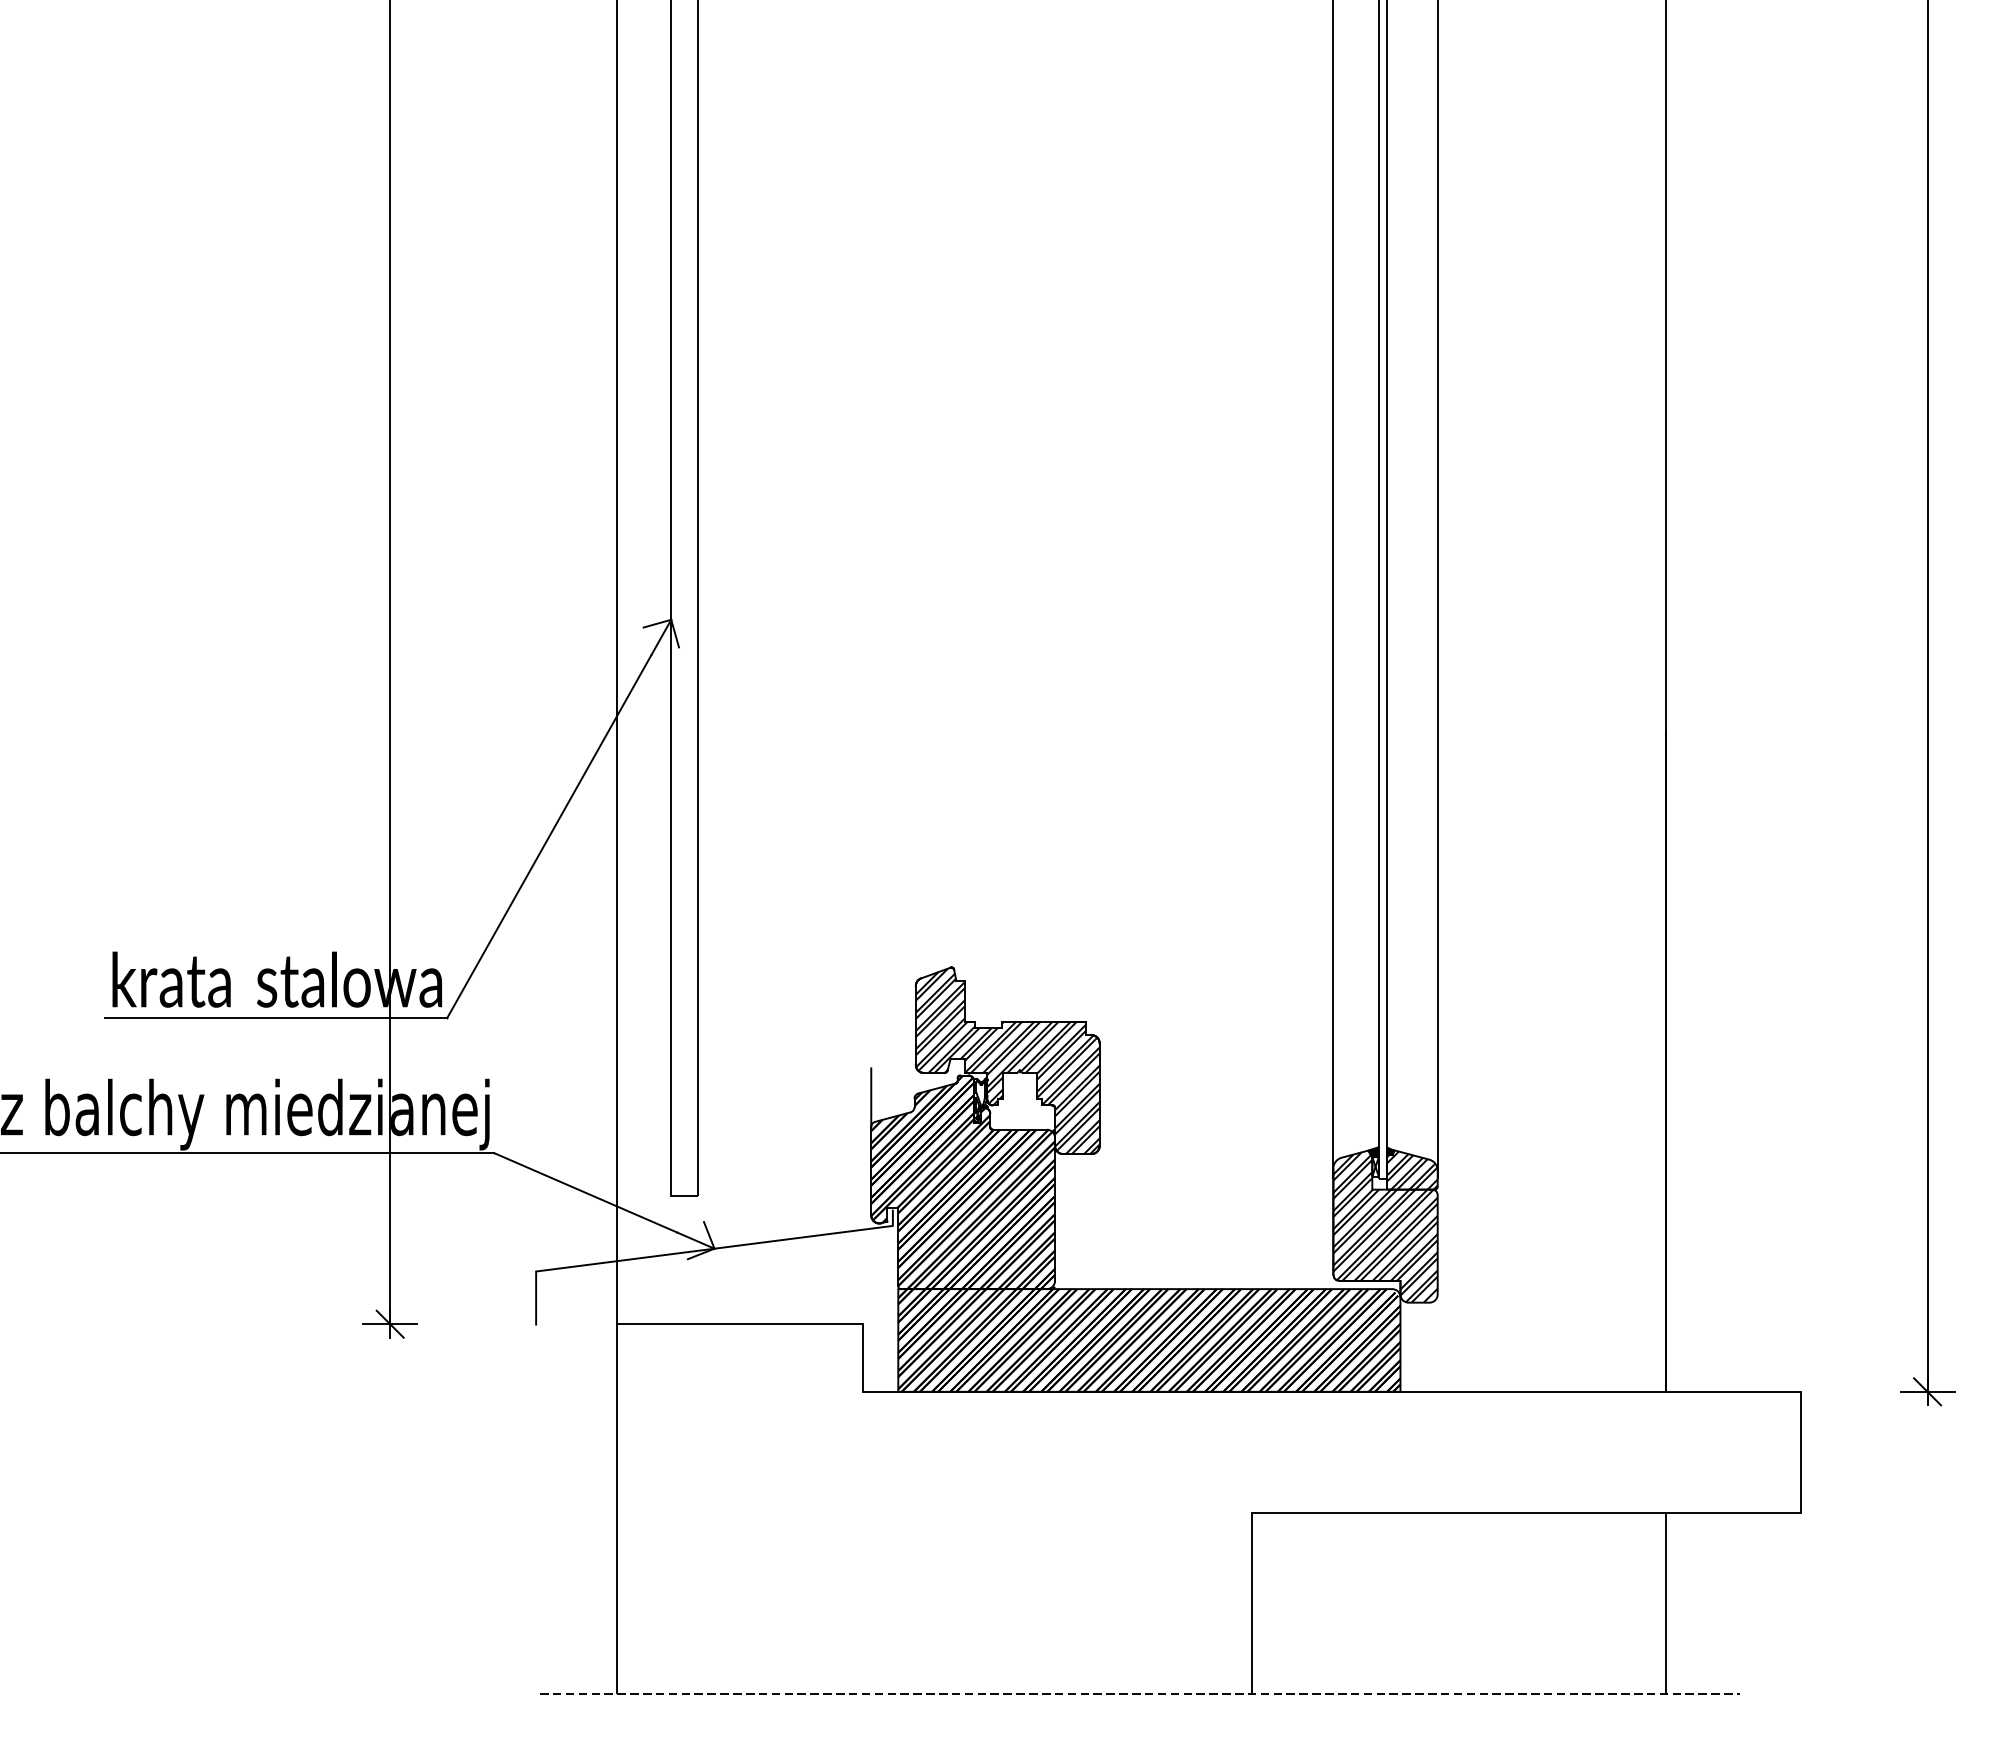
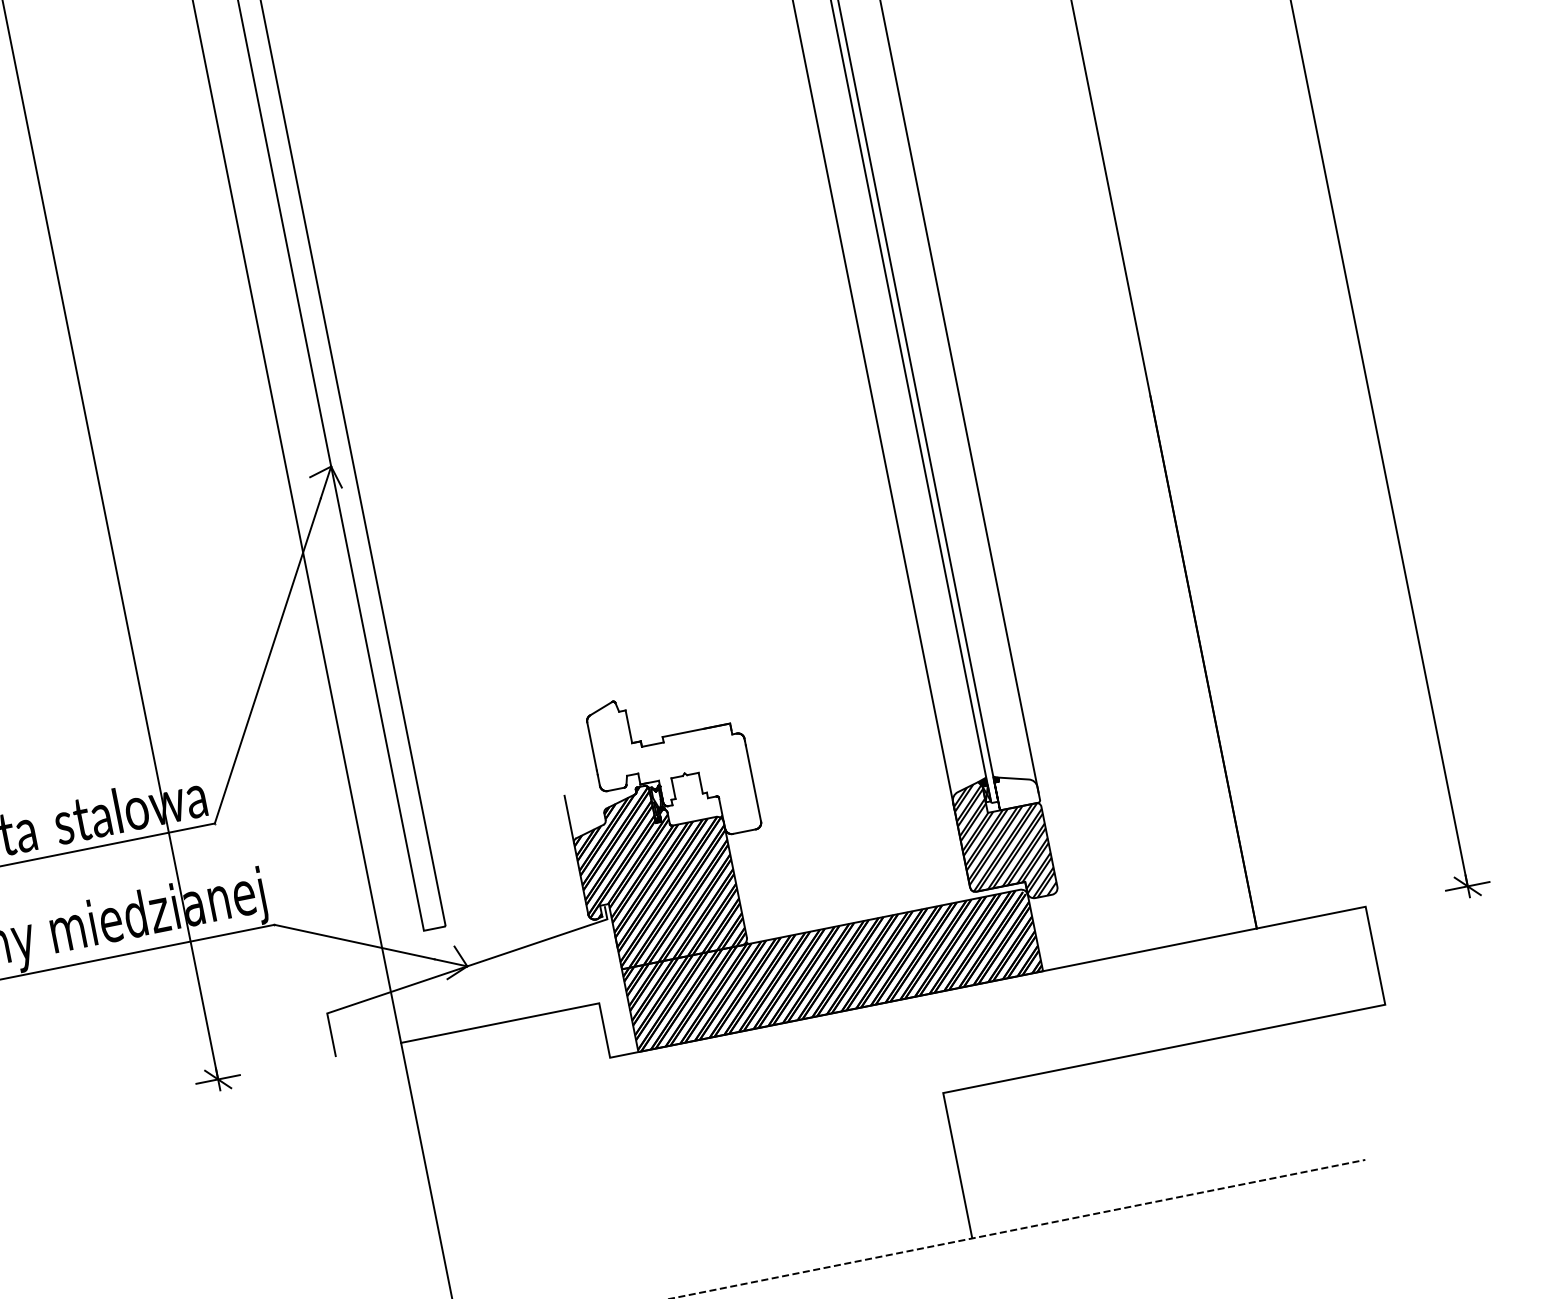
hatch: (1007, 1061) -> (673, 768), removed
hatch: (1412, 1169) -> (1016, 790), removed
line: (1665, 1603) -> (1290, 1099), removed

